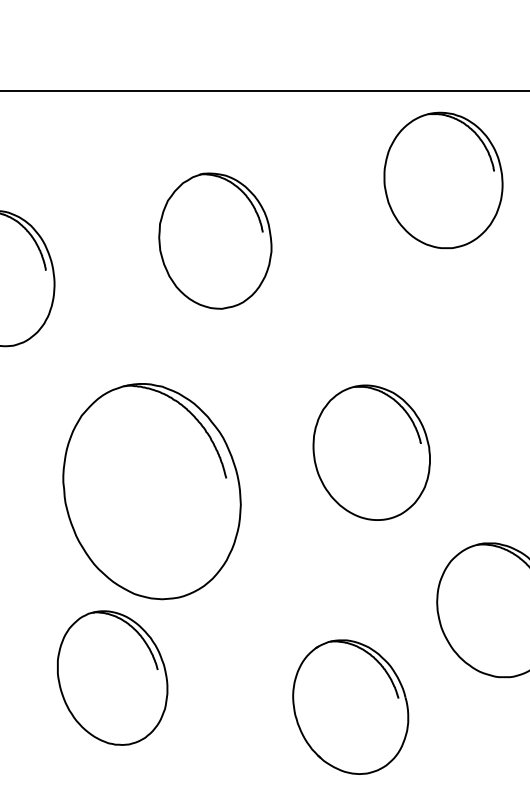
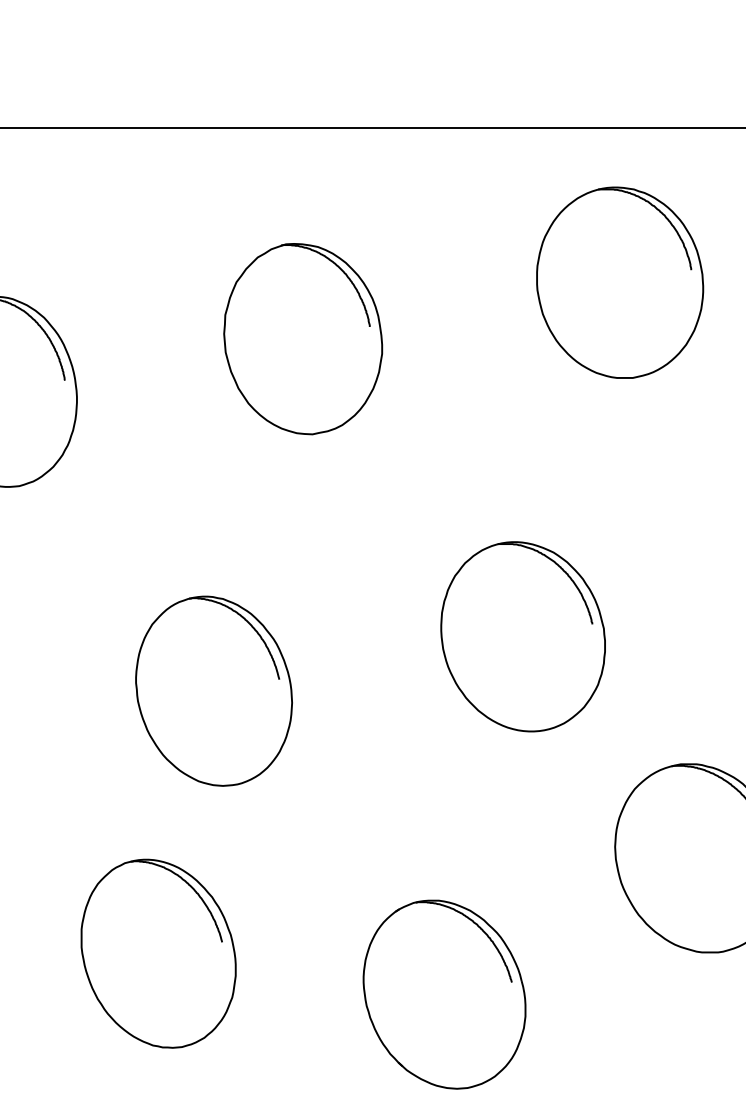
part: (443, 180) -> (620, 282), moved
part: (151, 490) -> (213, 690), size x0.62
part: (350, 707) -> (444, 994), moved

